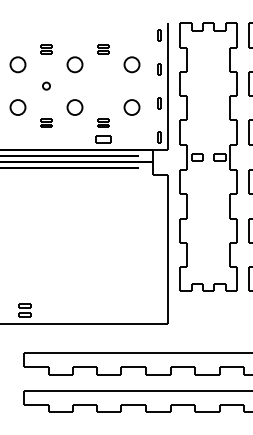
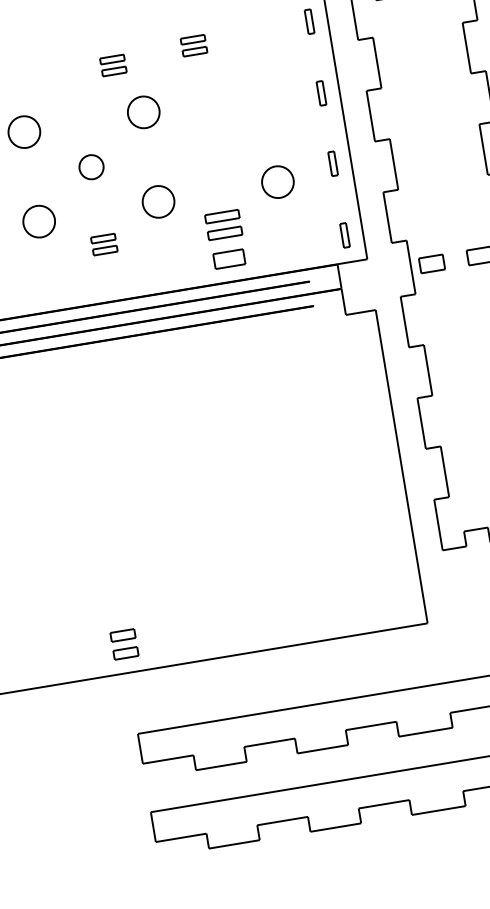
part: (46, 49) -> (113, 65), moved
part: (103, 49) -> (193, 45), moved
curve: (127, 60) -> (252, 85), removed
part: (46, 85) -> (91, 165), size x1.6
part: (103, 122) -> (223, 223), size x1.4

